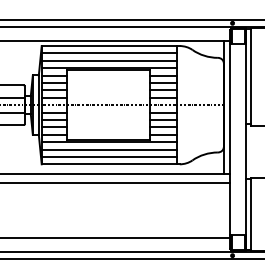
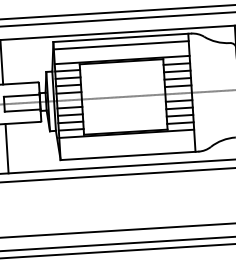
line: (108, 60) -> (120, 52), removed
line: (108, 149) -> (126, 141), removed
line: (108, 156) -> (126, 148), removed

